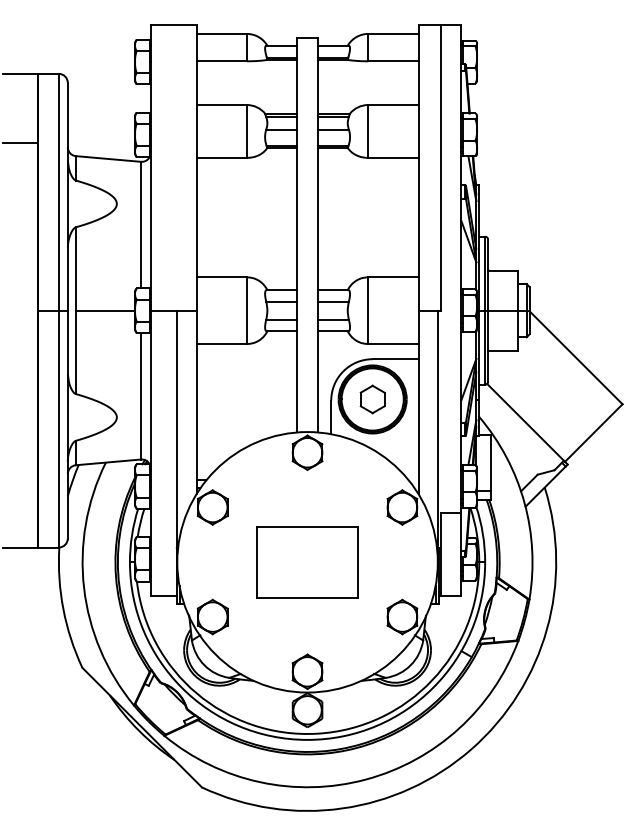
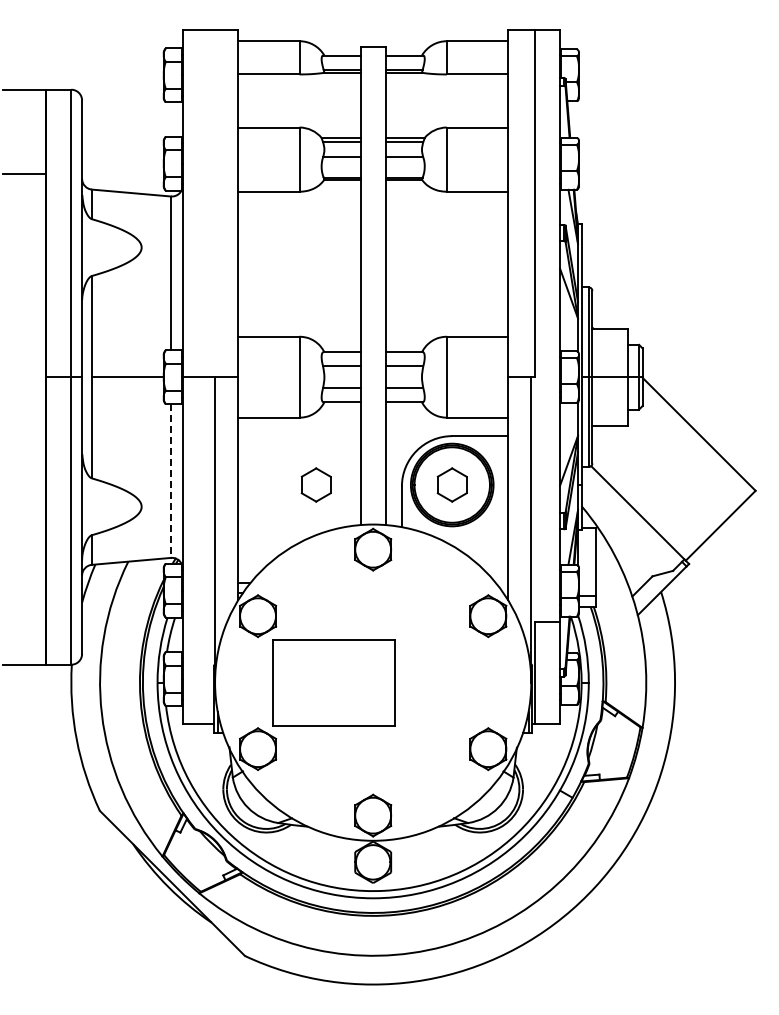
line: (141, 396) -> (171, 481), solid -> dashed
part: (260, 399) -> (315, 484), added
part: (306, 562) -> (333, 682), moved

